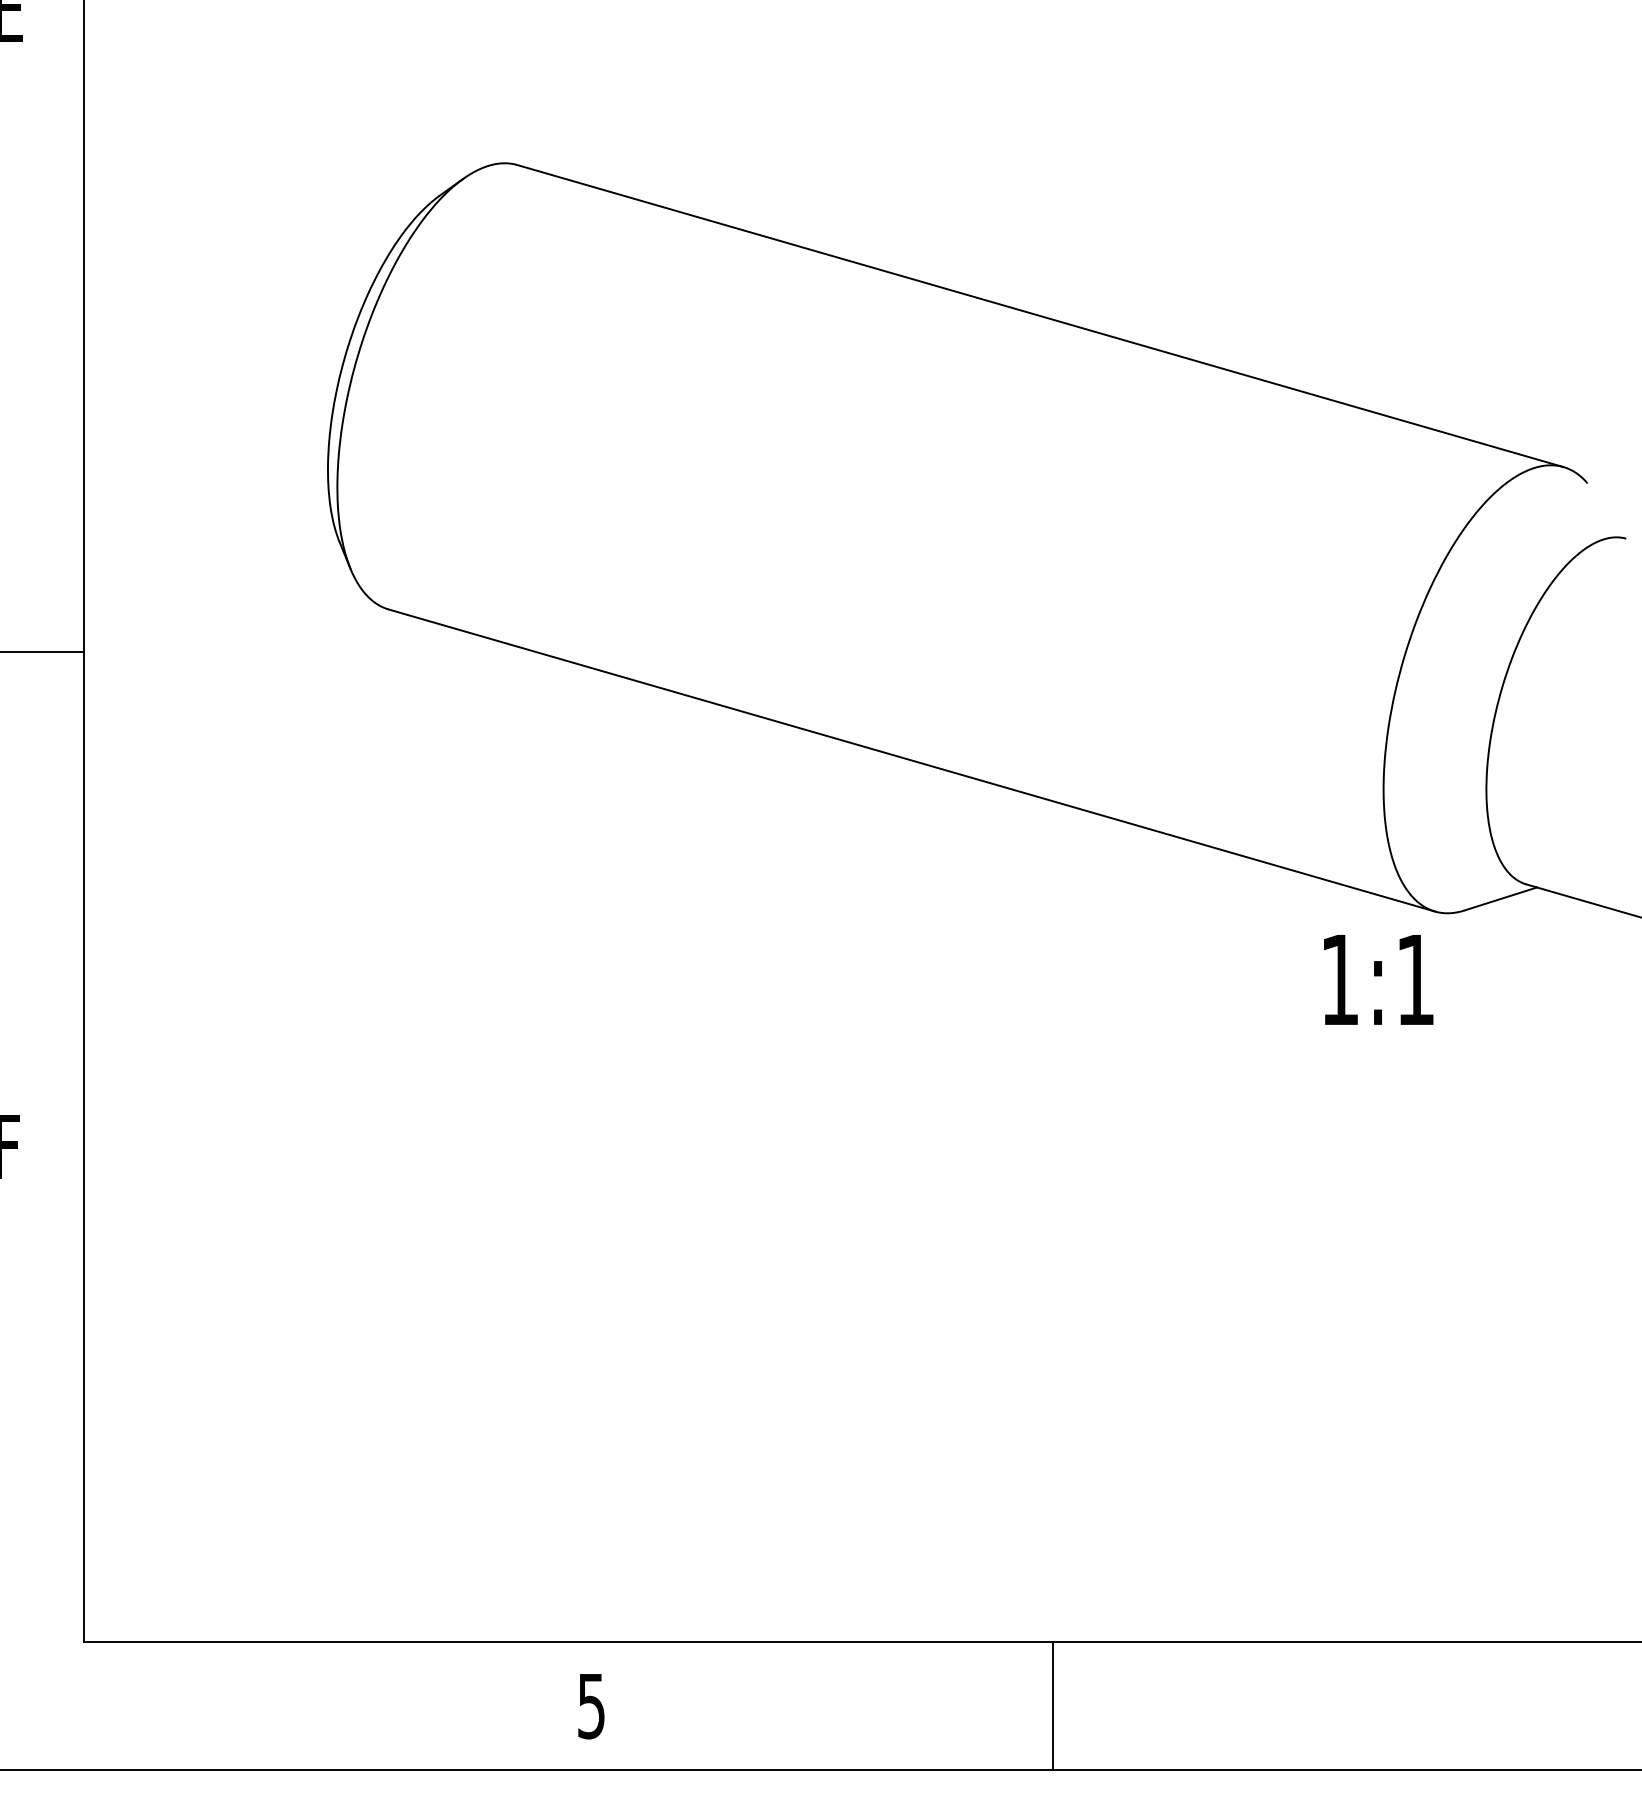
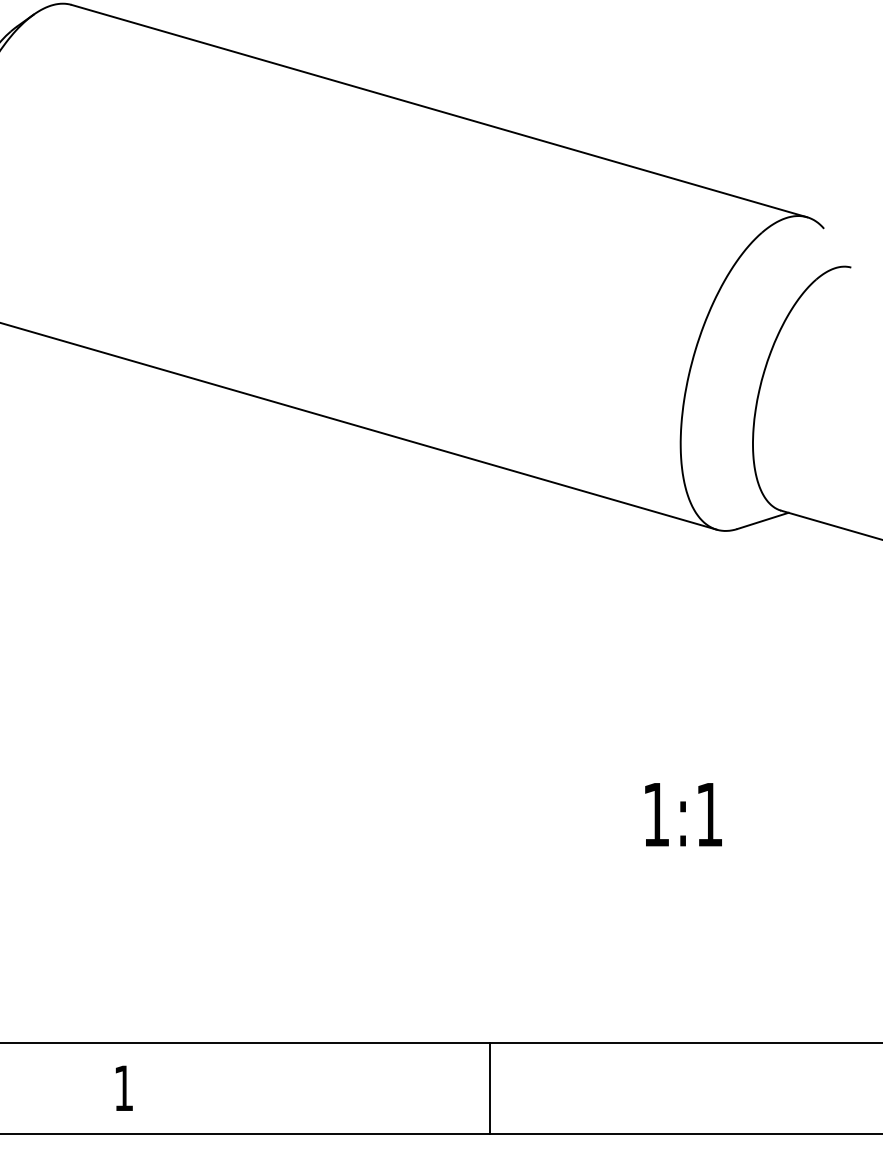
text: (1378, 979) -> (683, 814), moved
line: (1052, 1705) -> (490, 1087), moved
text: (591, 1706) -> (123, 1088), 5 -> 1

